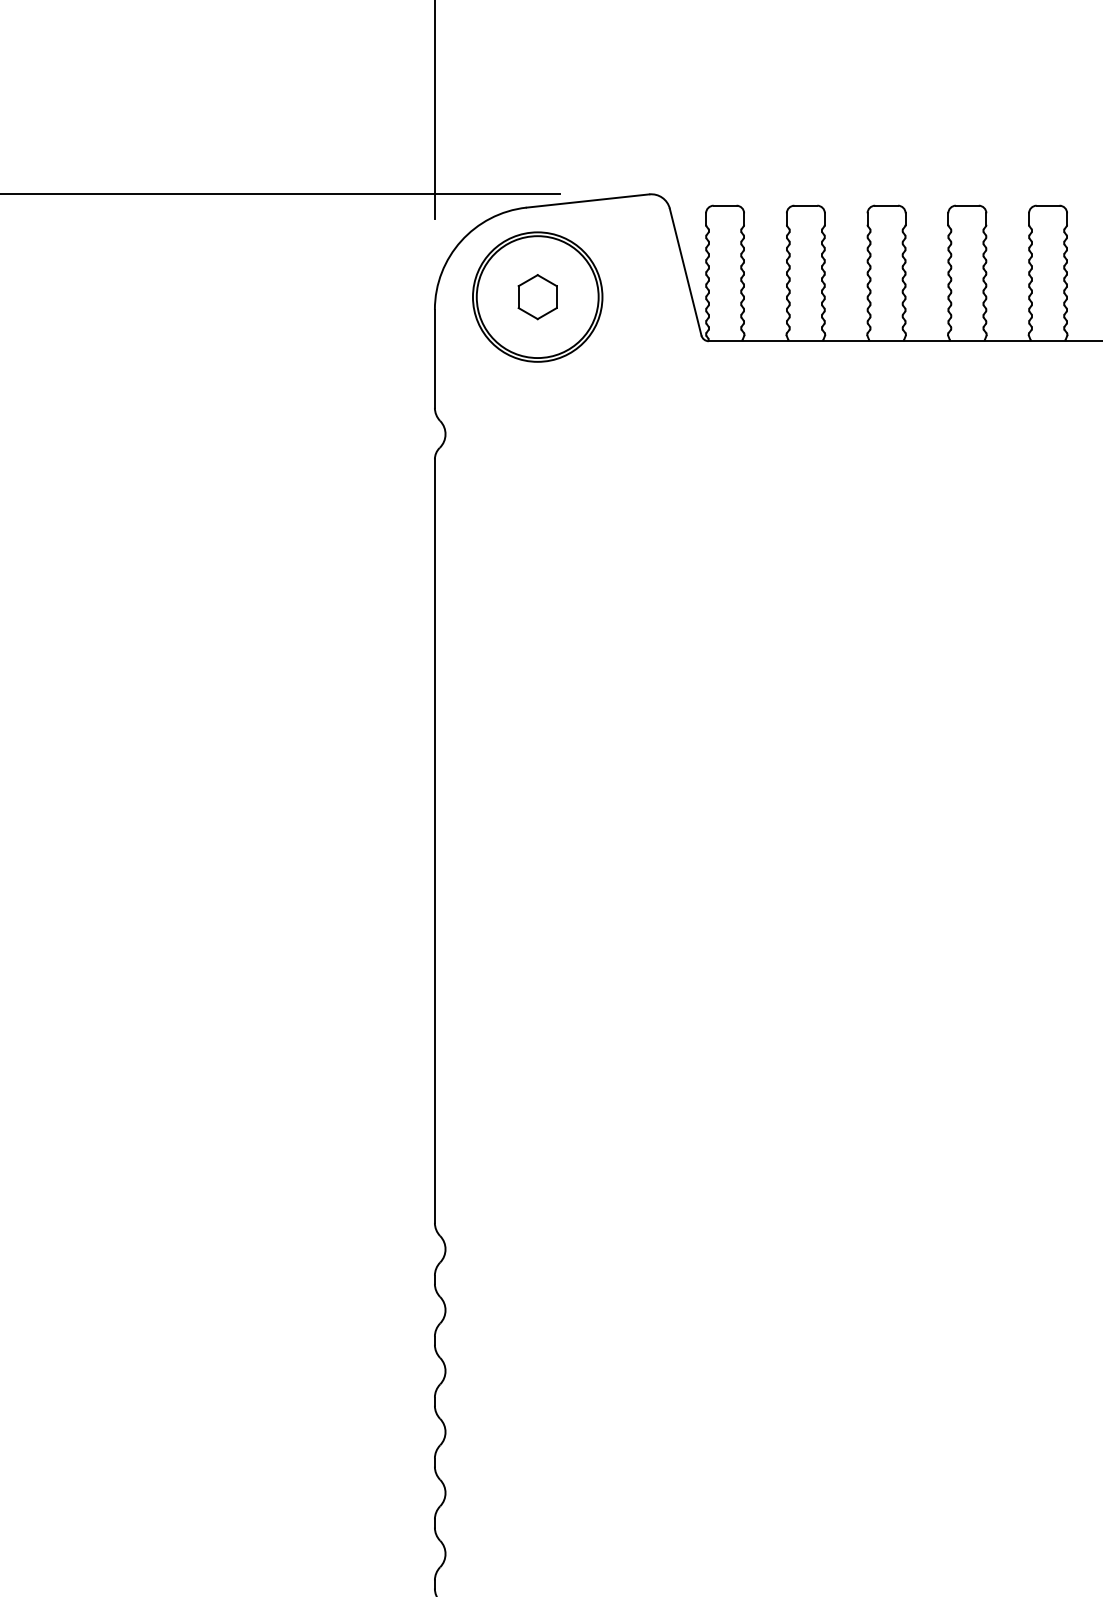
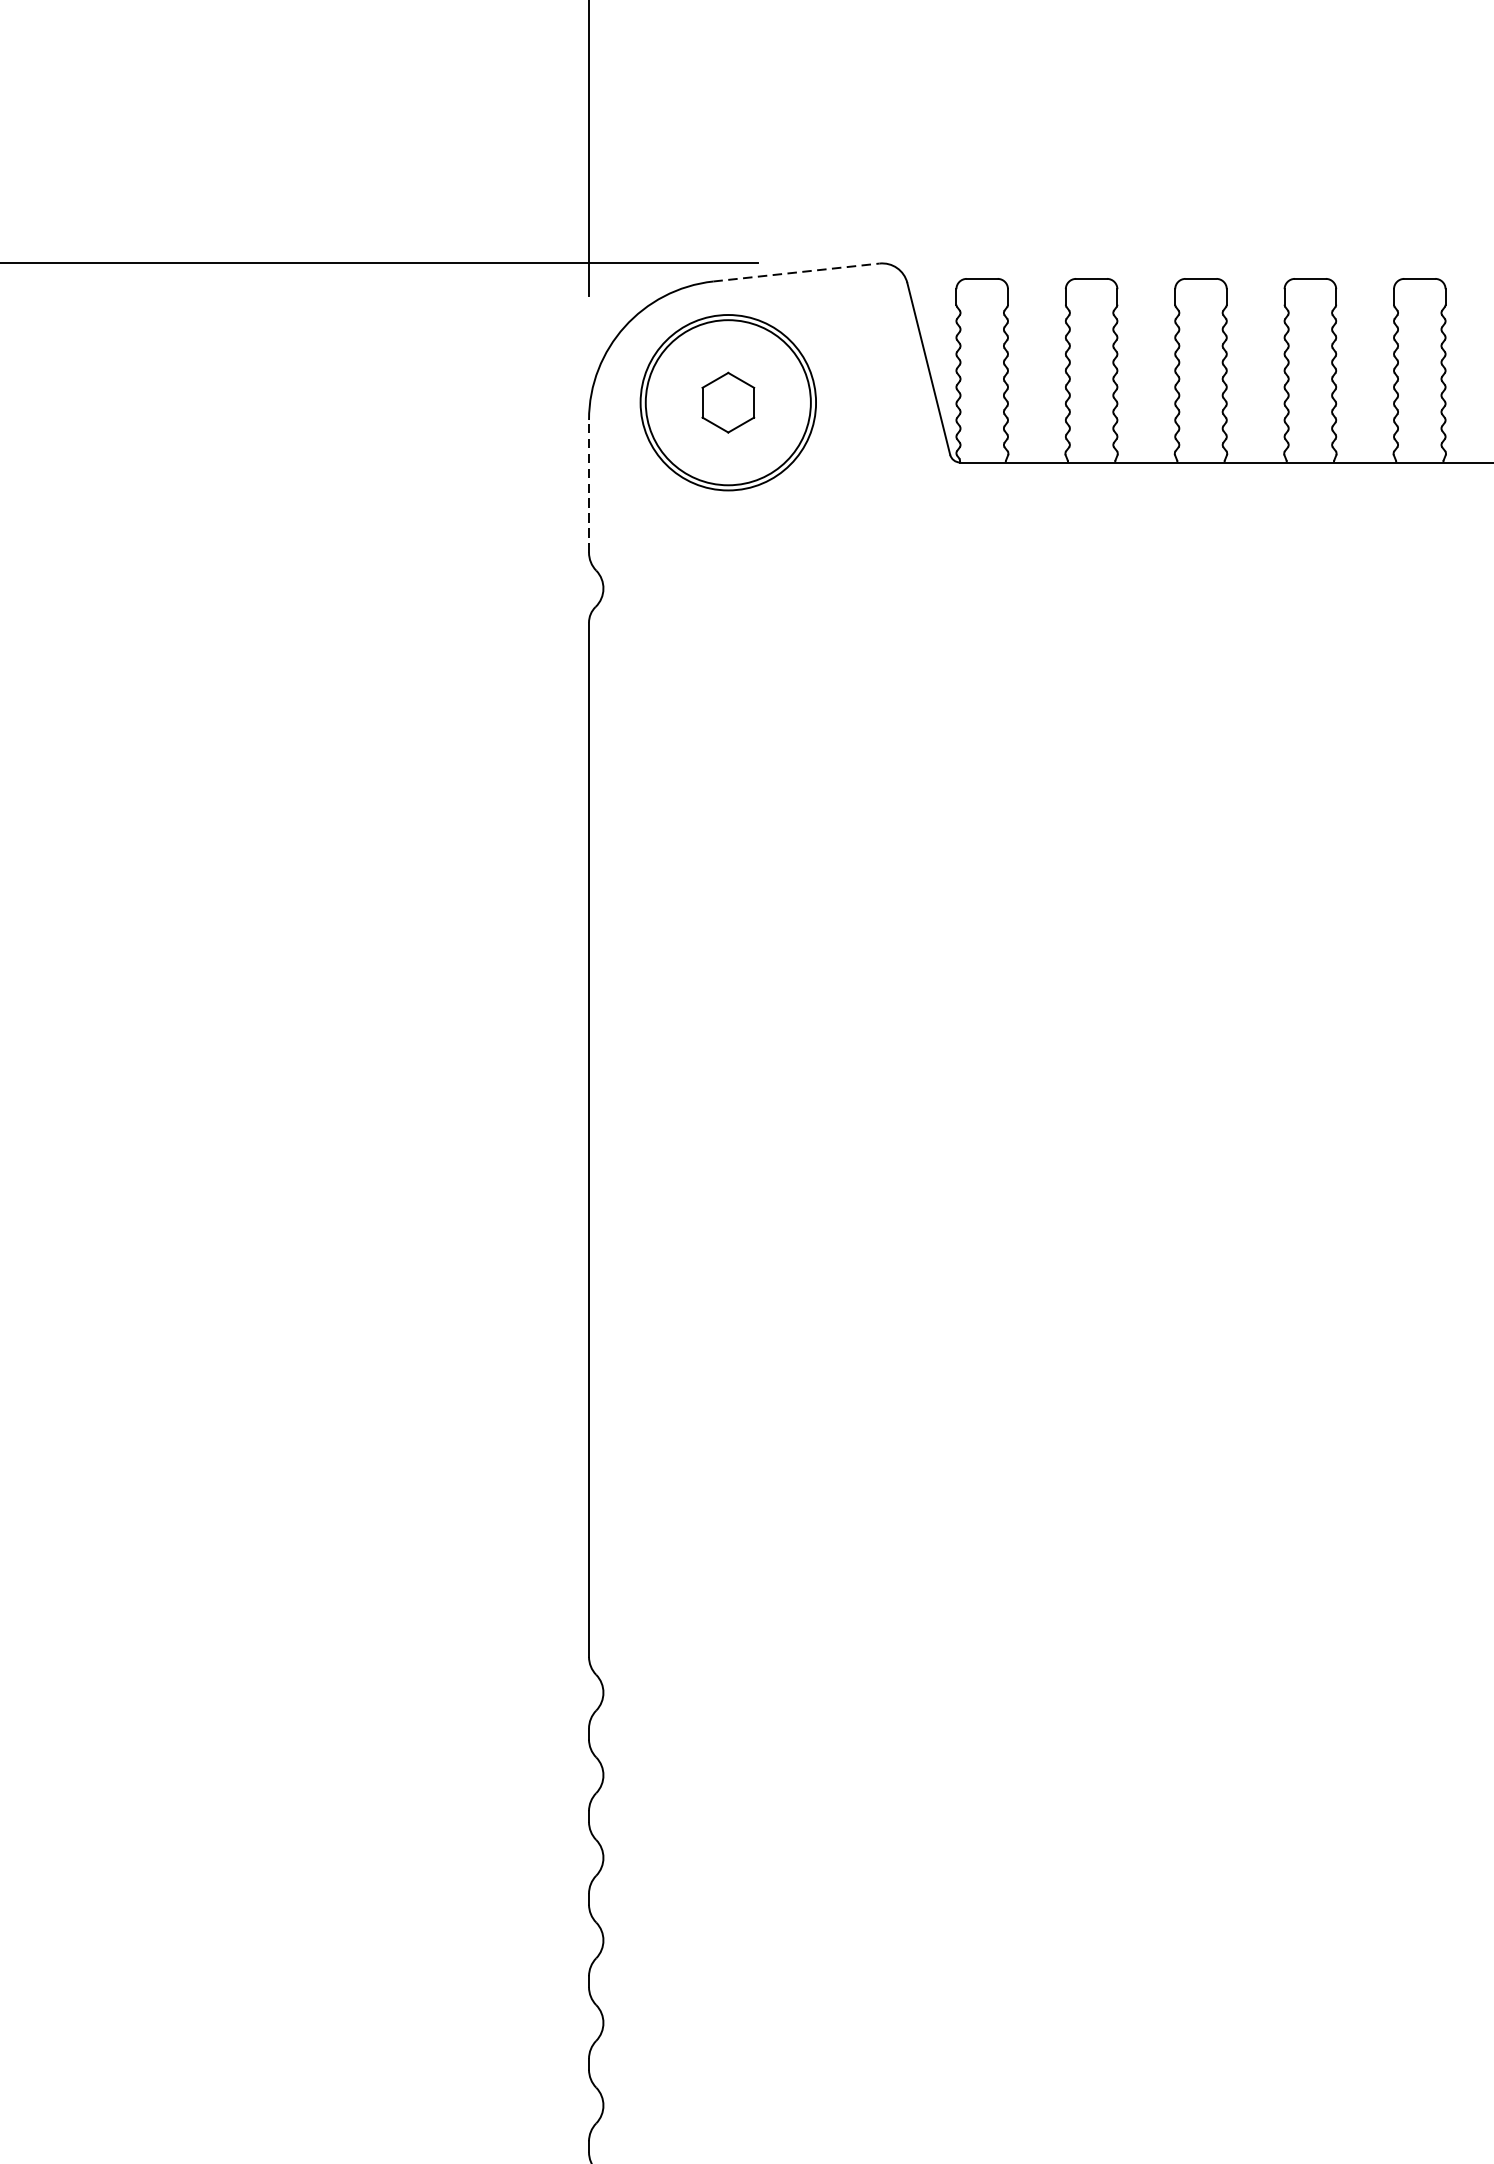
line: (588, 201) -> (797, 273), solid -> dashed
line: (434, 358) -> (588, 485), solid -> dashed

